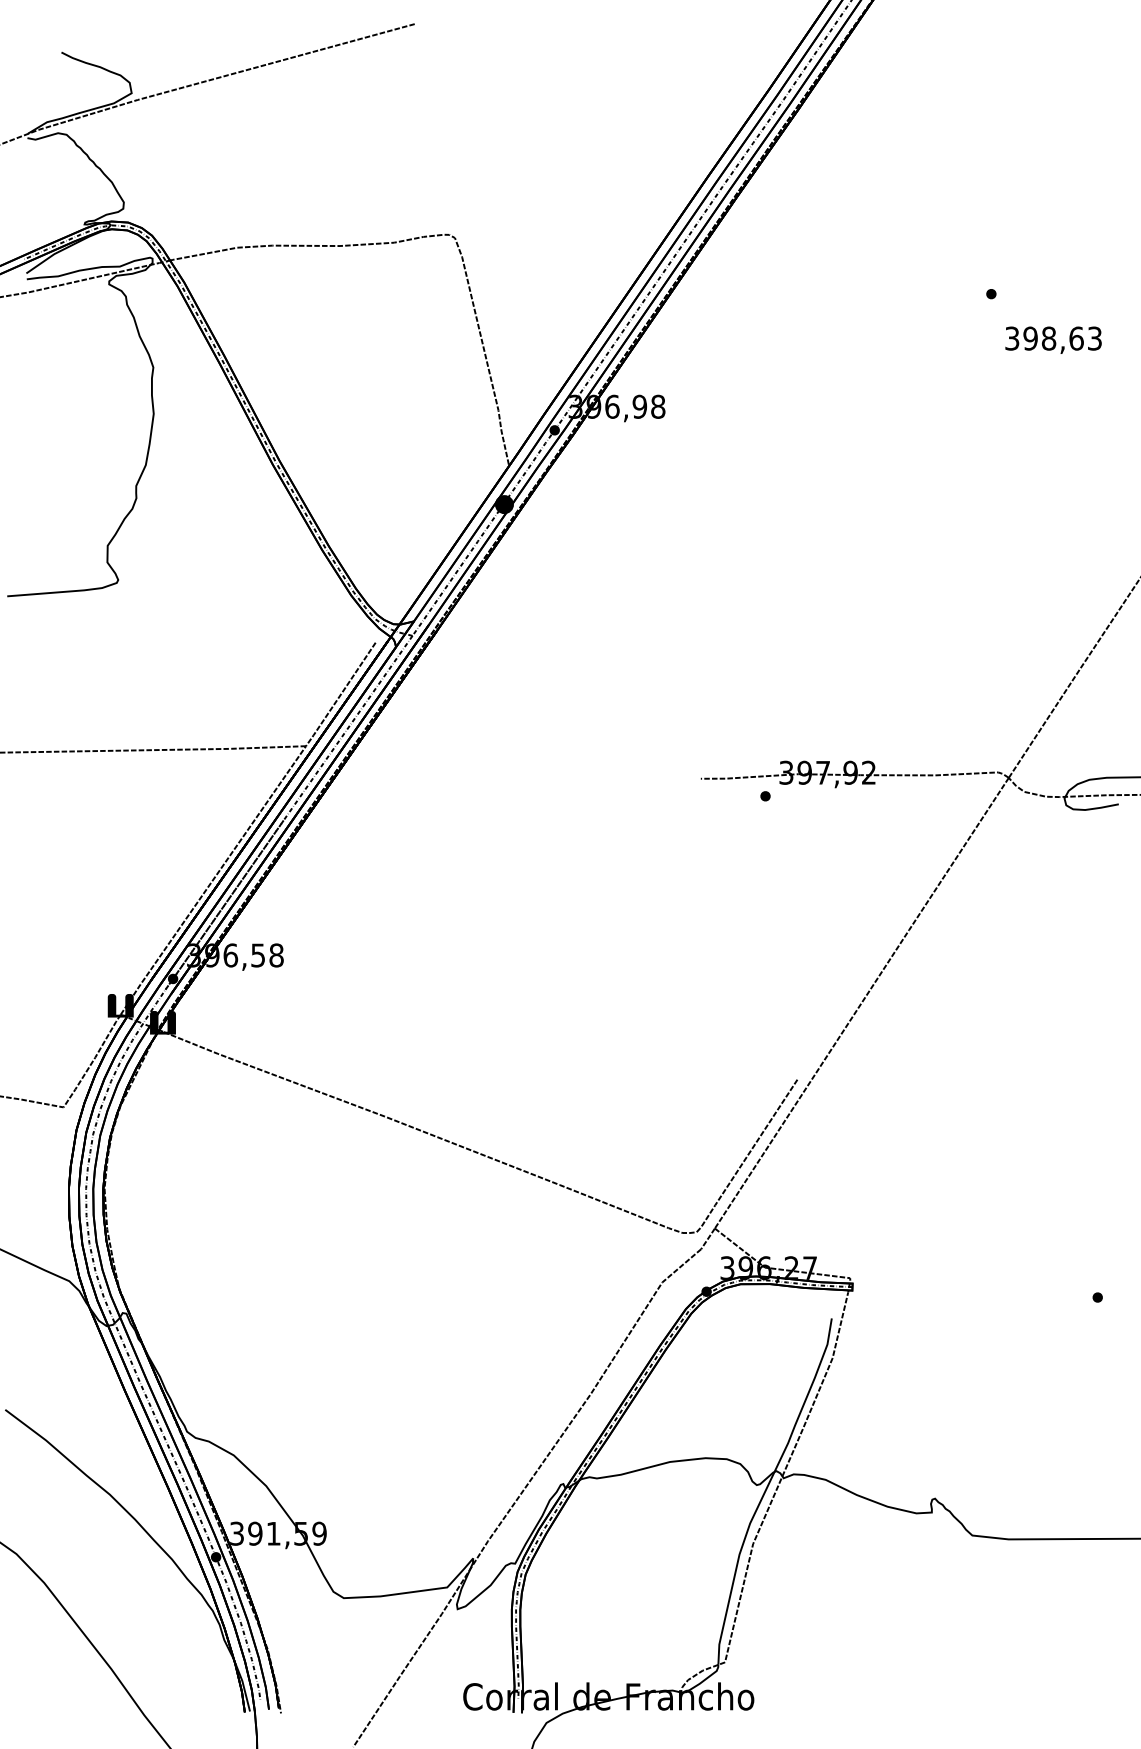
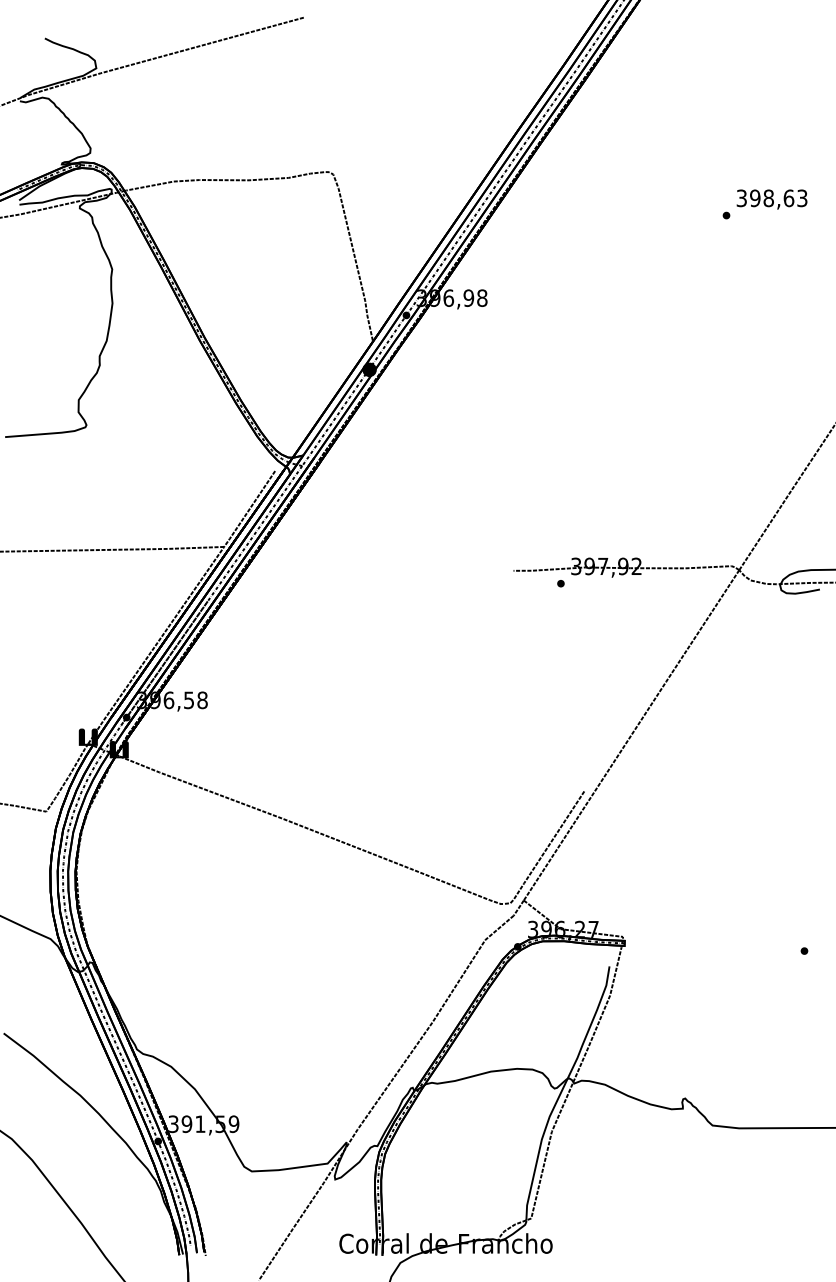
text: (1053, 339) -> (772, 199), moved

